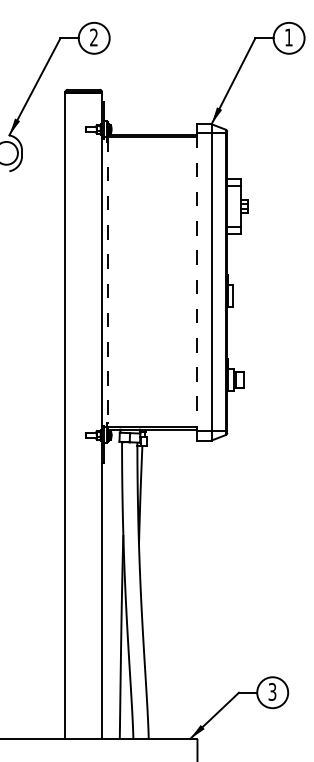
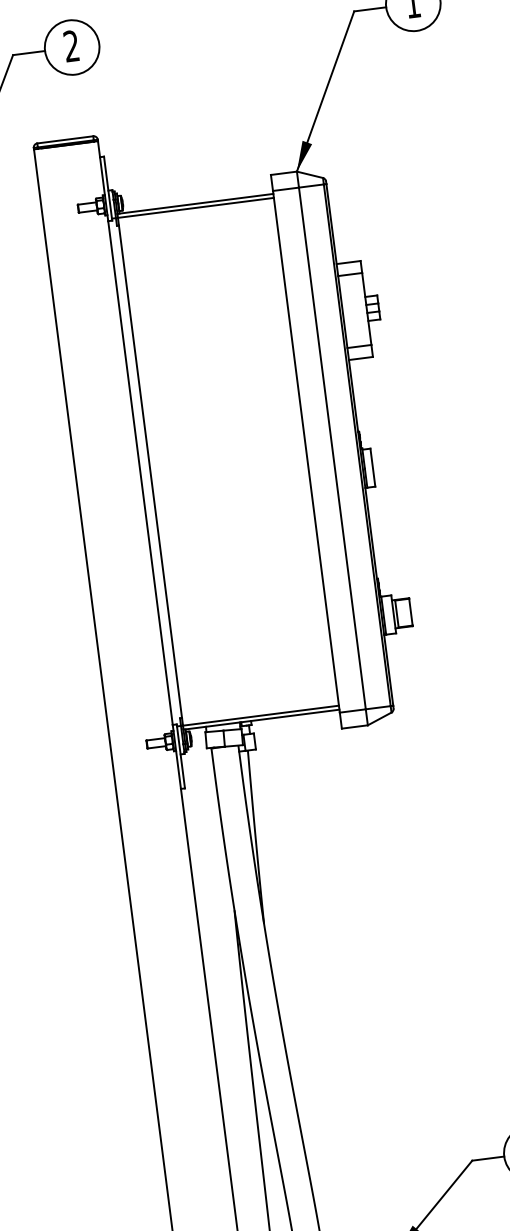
line: (107, 282) -> (150, 472), dashed -> solid
line: (196, 282) -> (305, 452), dashed -> solid

